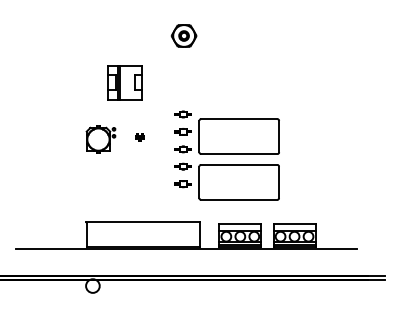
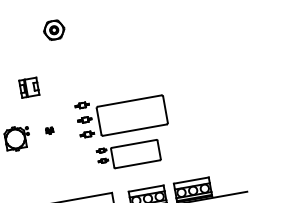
part: (183, 35) -> (53, 29), moved
part: (124, 82) -> (28, 87), size x0.6
part: (226, 181) -> (128, 154), size x0.7

